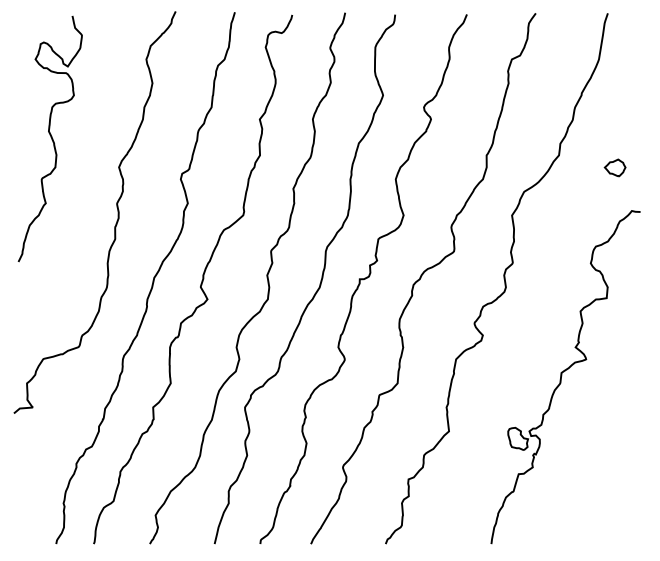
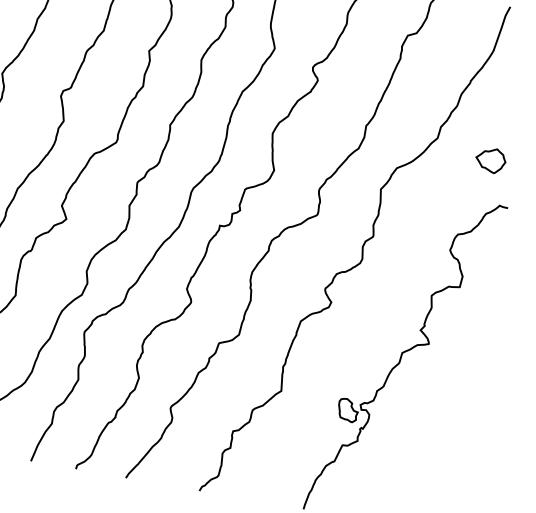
part: (614, 167) -> (490, 159), size x1.43

